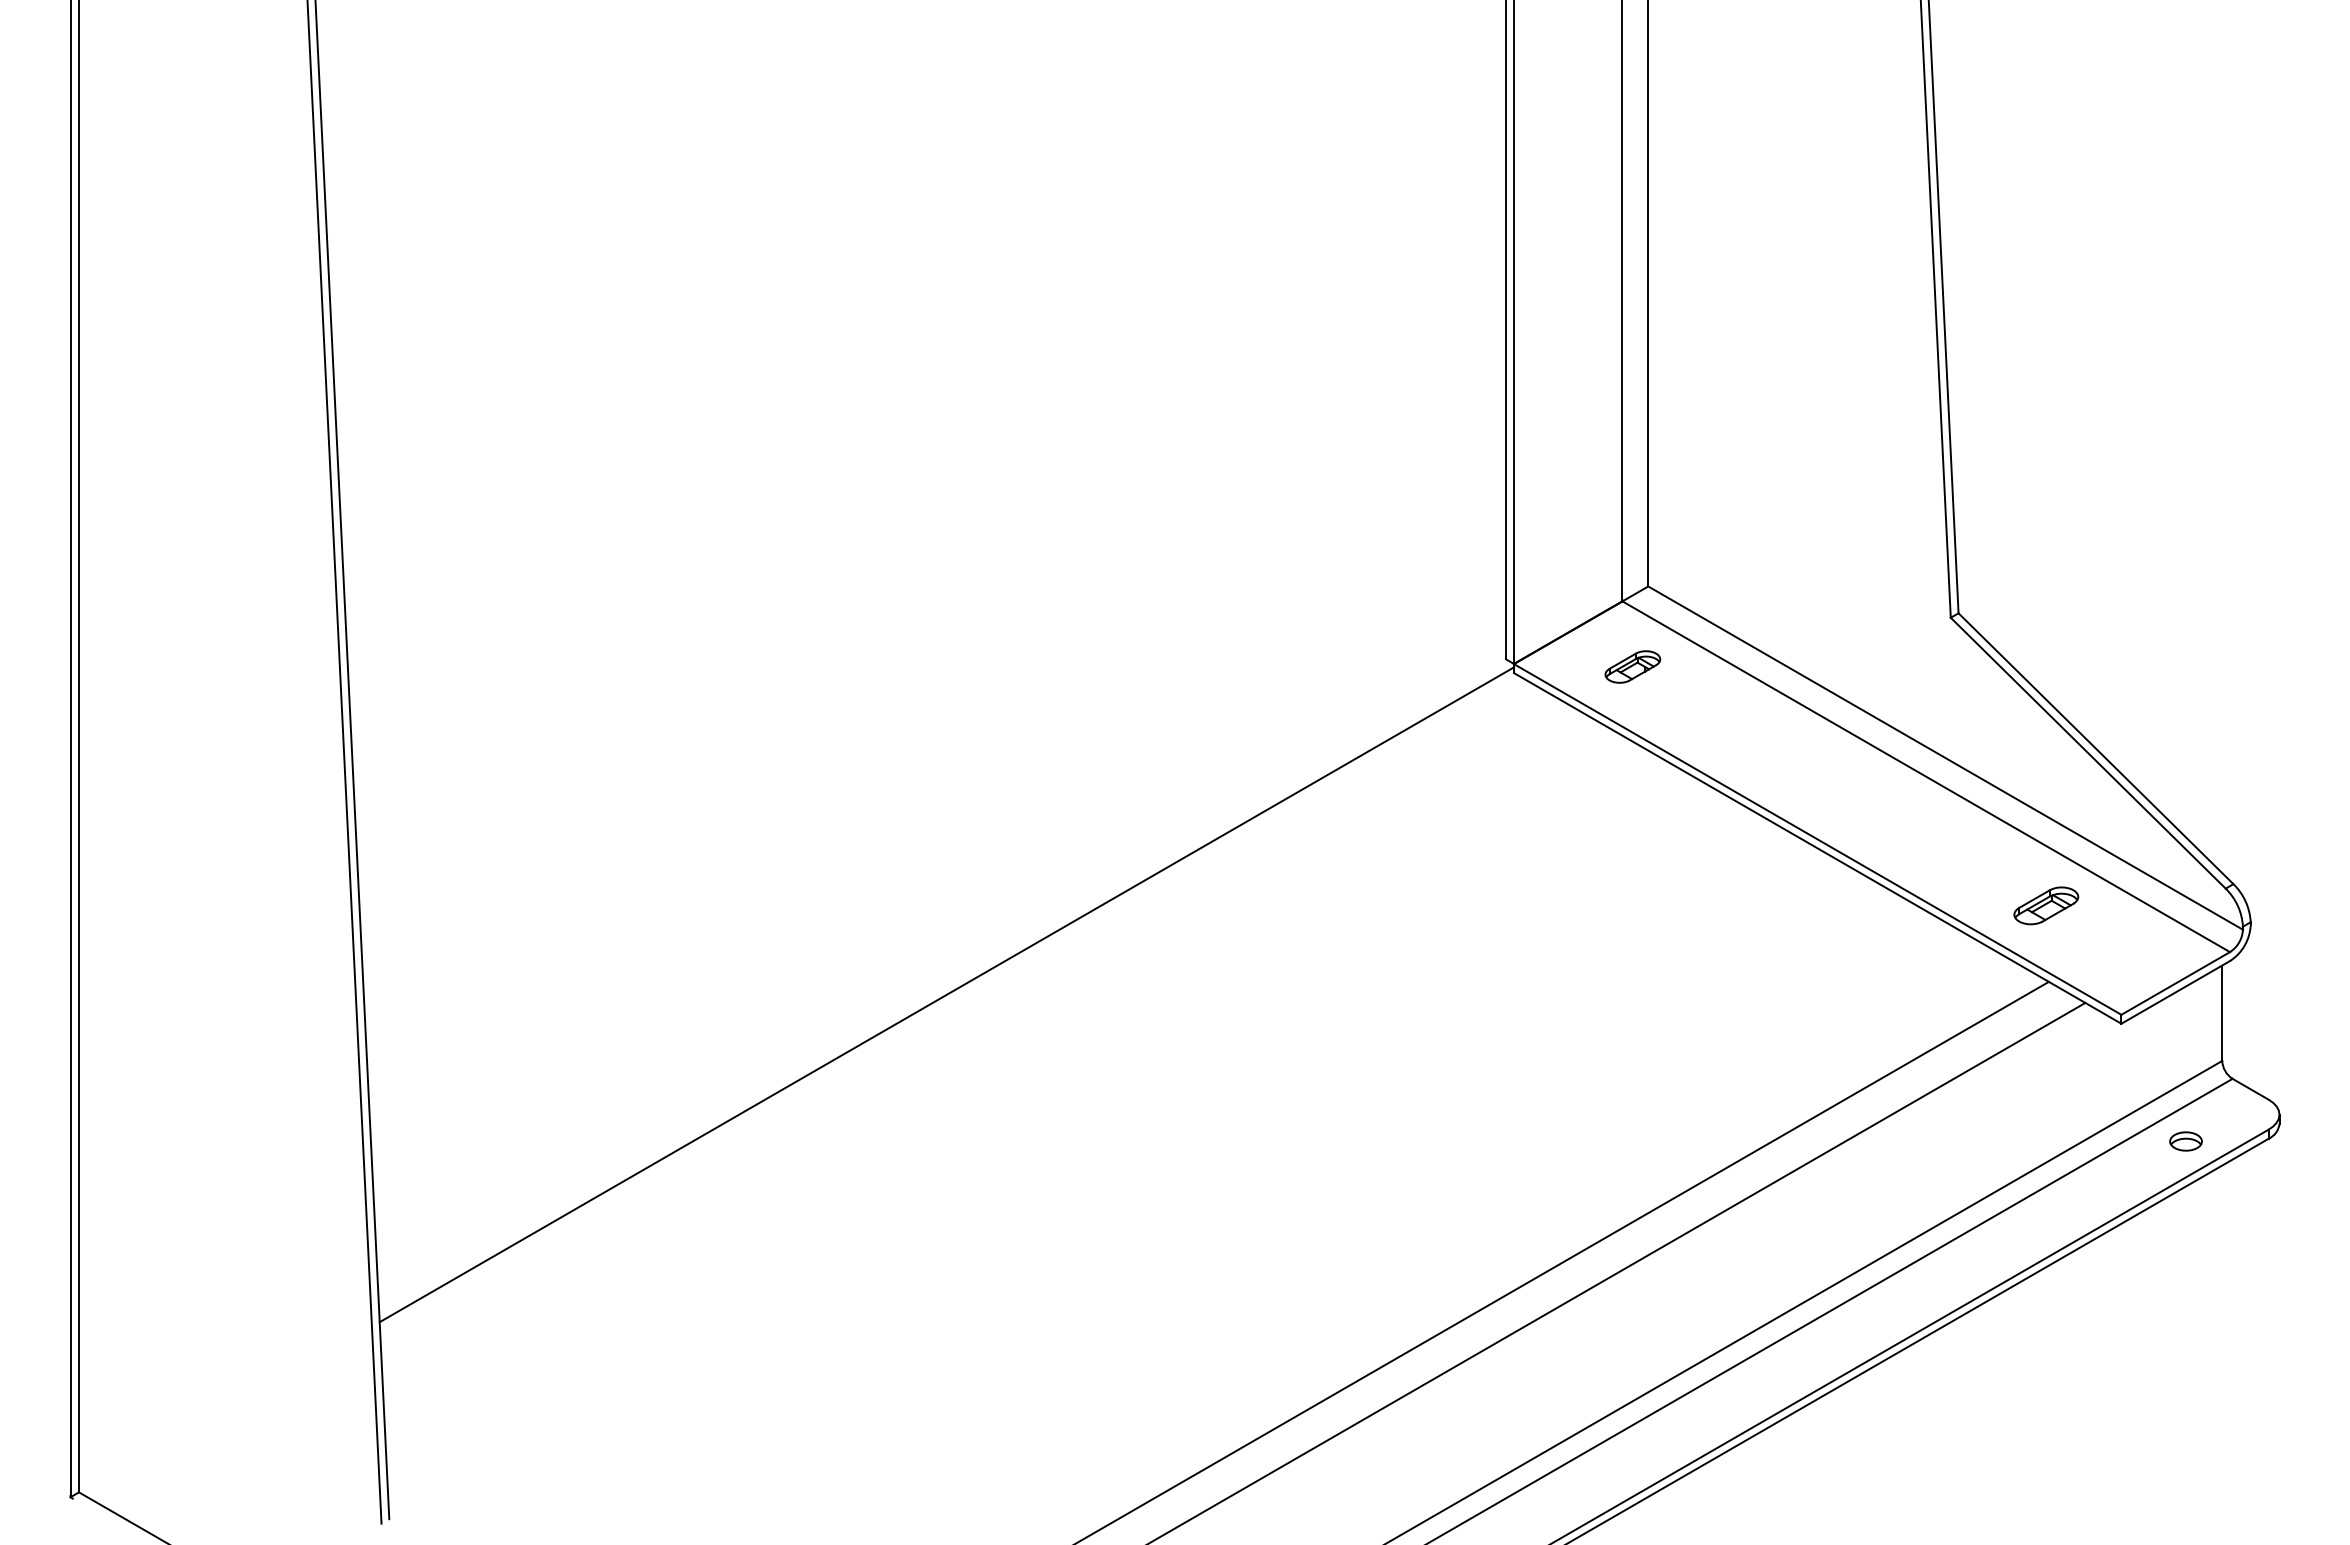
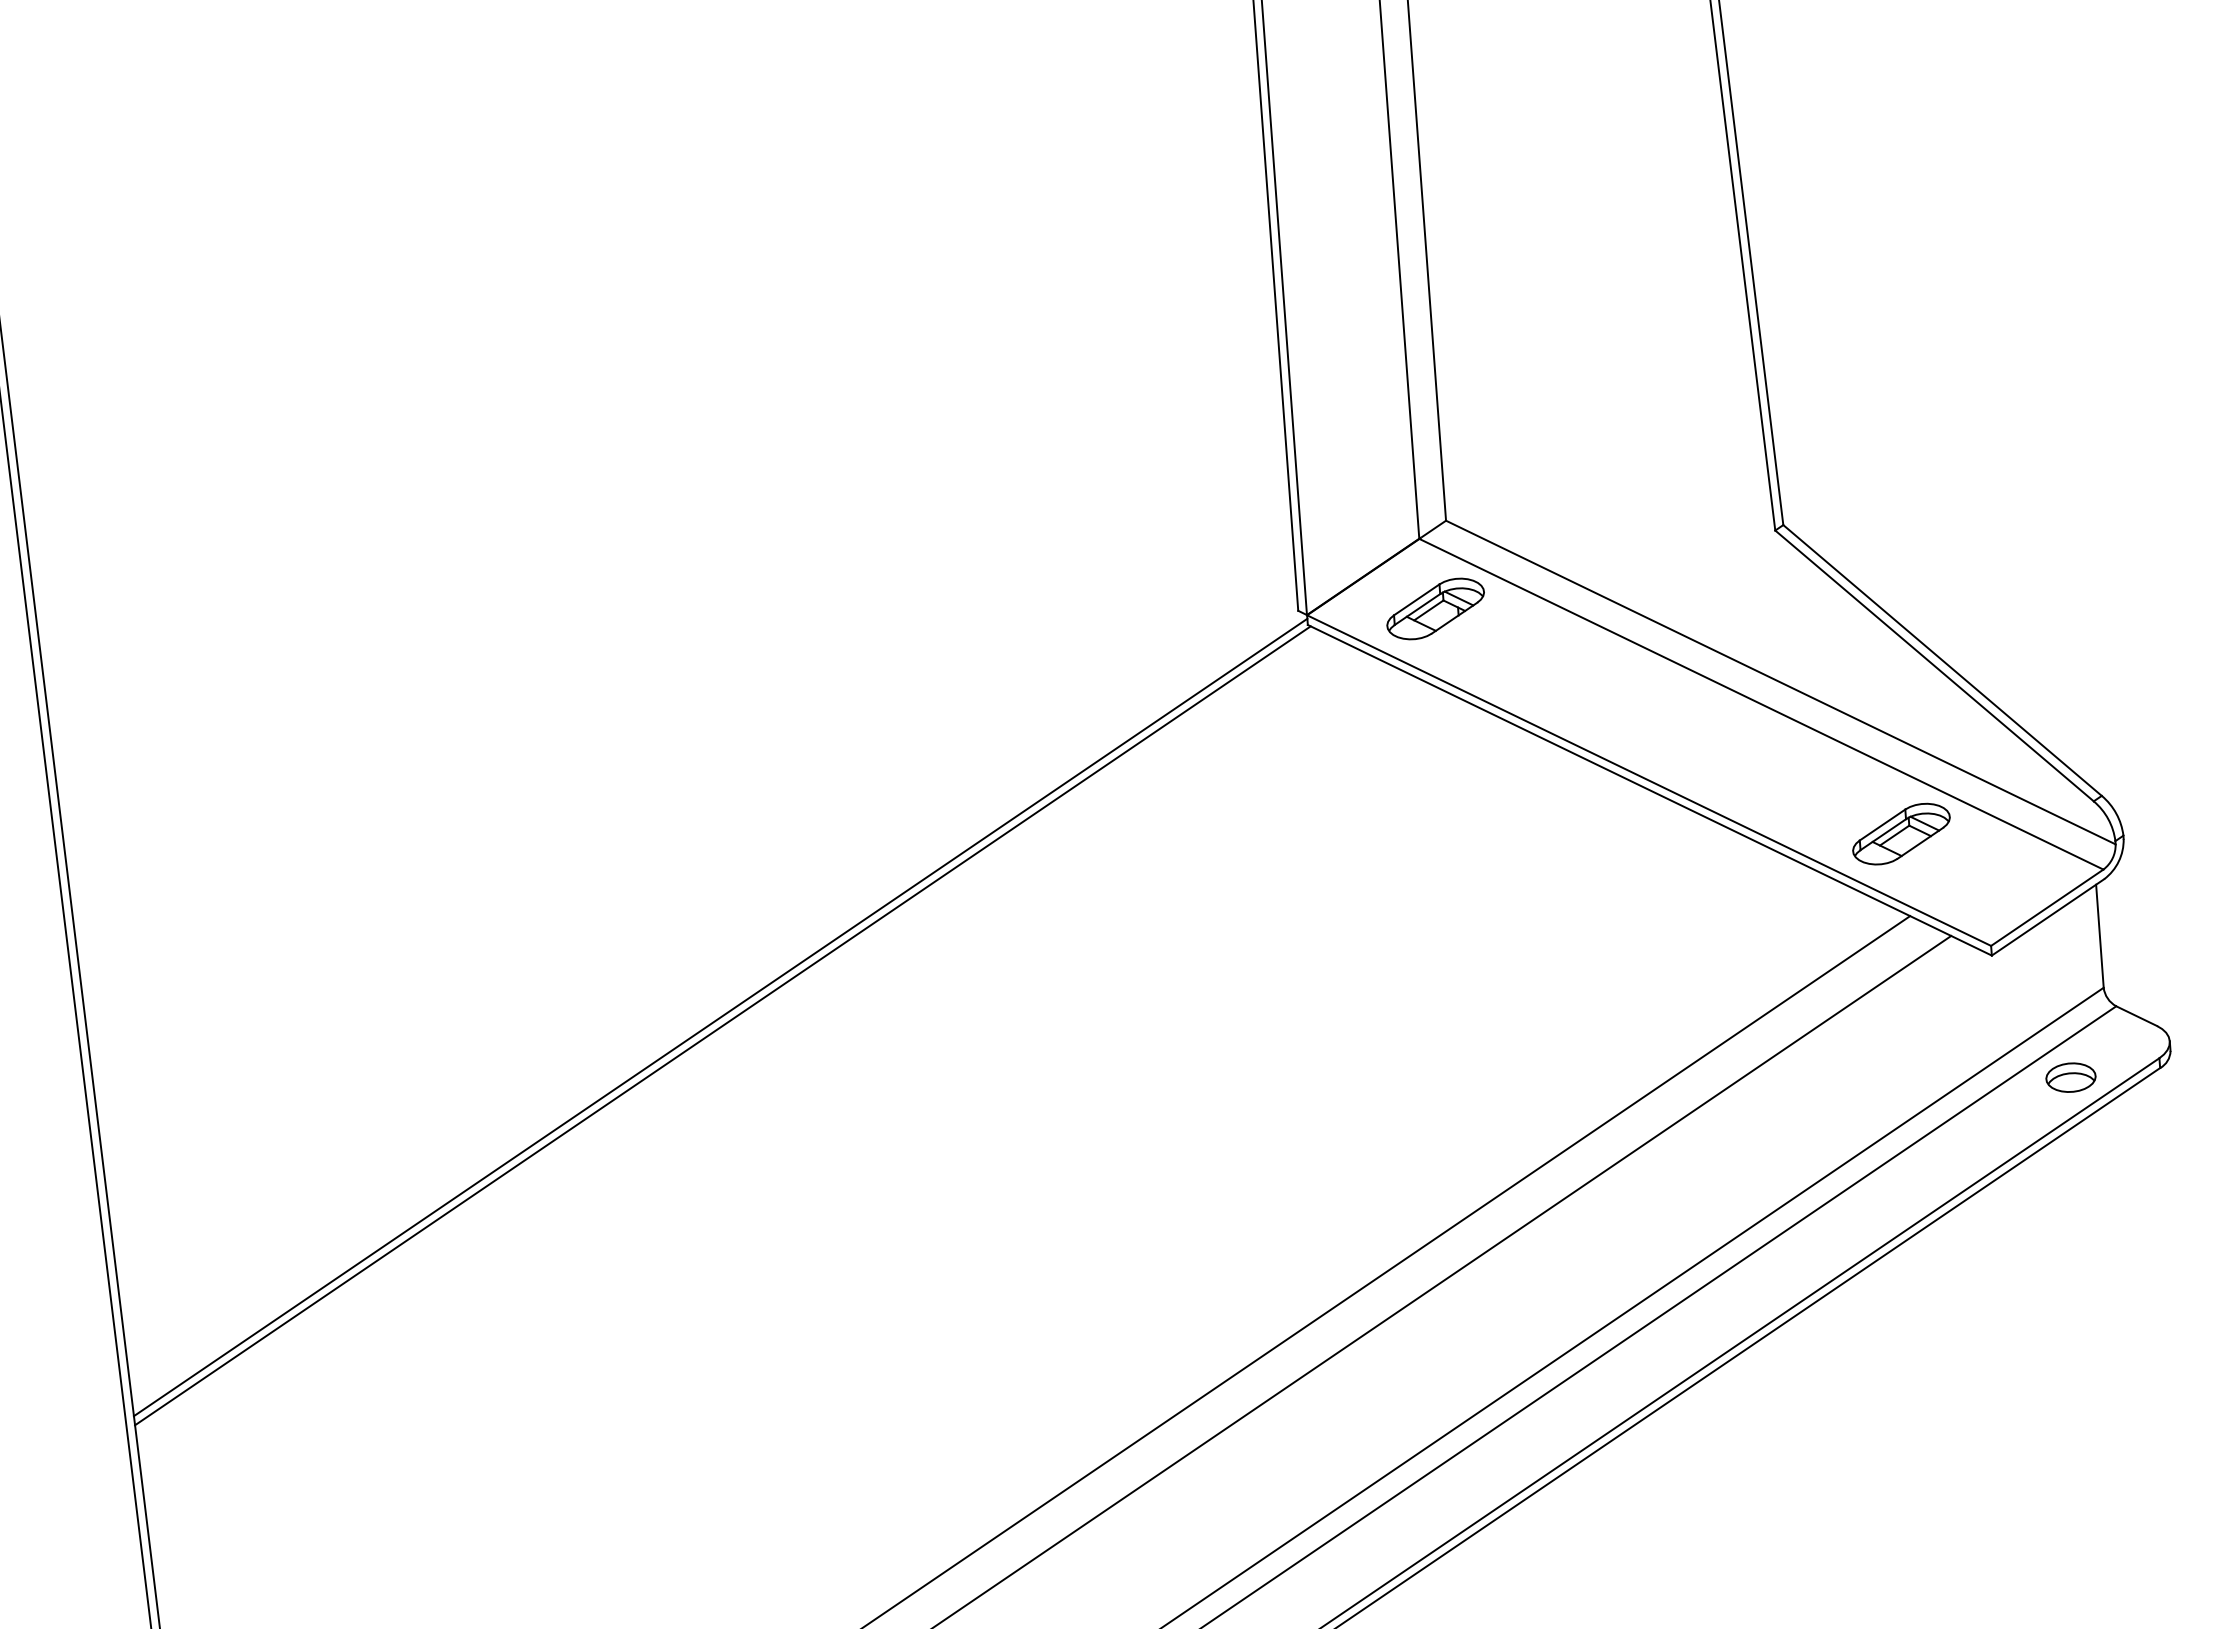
part: (1632, 666) -> (1435, 608), size x1.67
part: (2045, 905) -> (1900, 833), size x1.43
line: (948, 1002) -> (723, 1025), added
part: (2185, 1141) -> (2070, 1077), size x1.43

